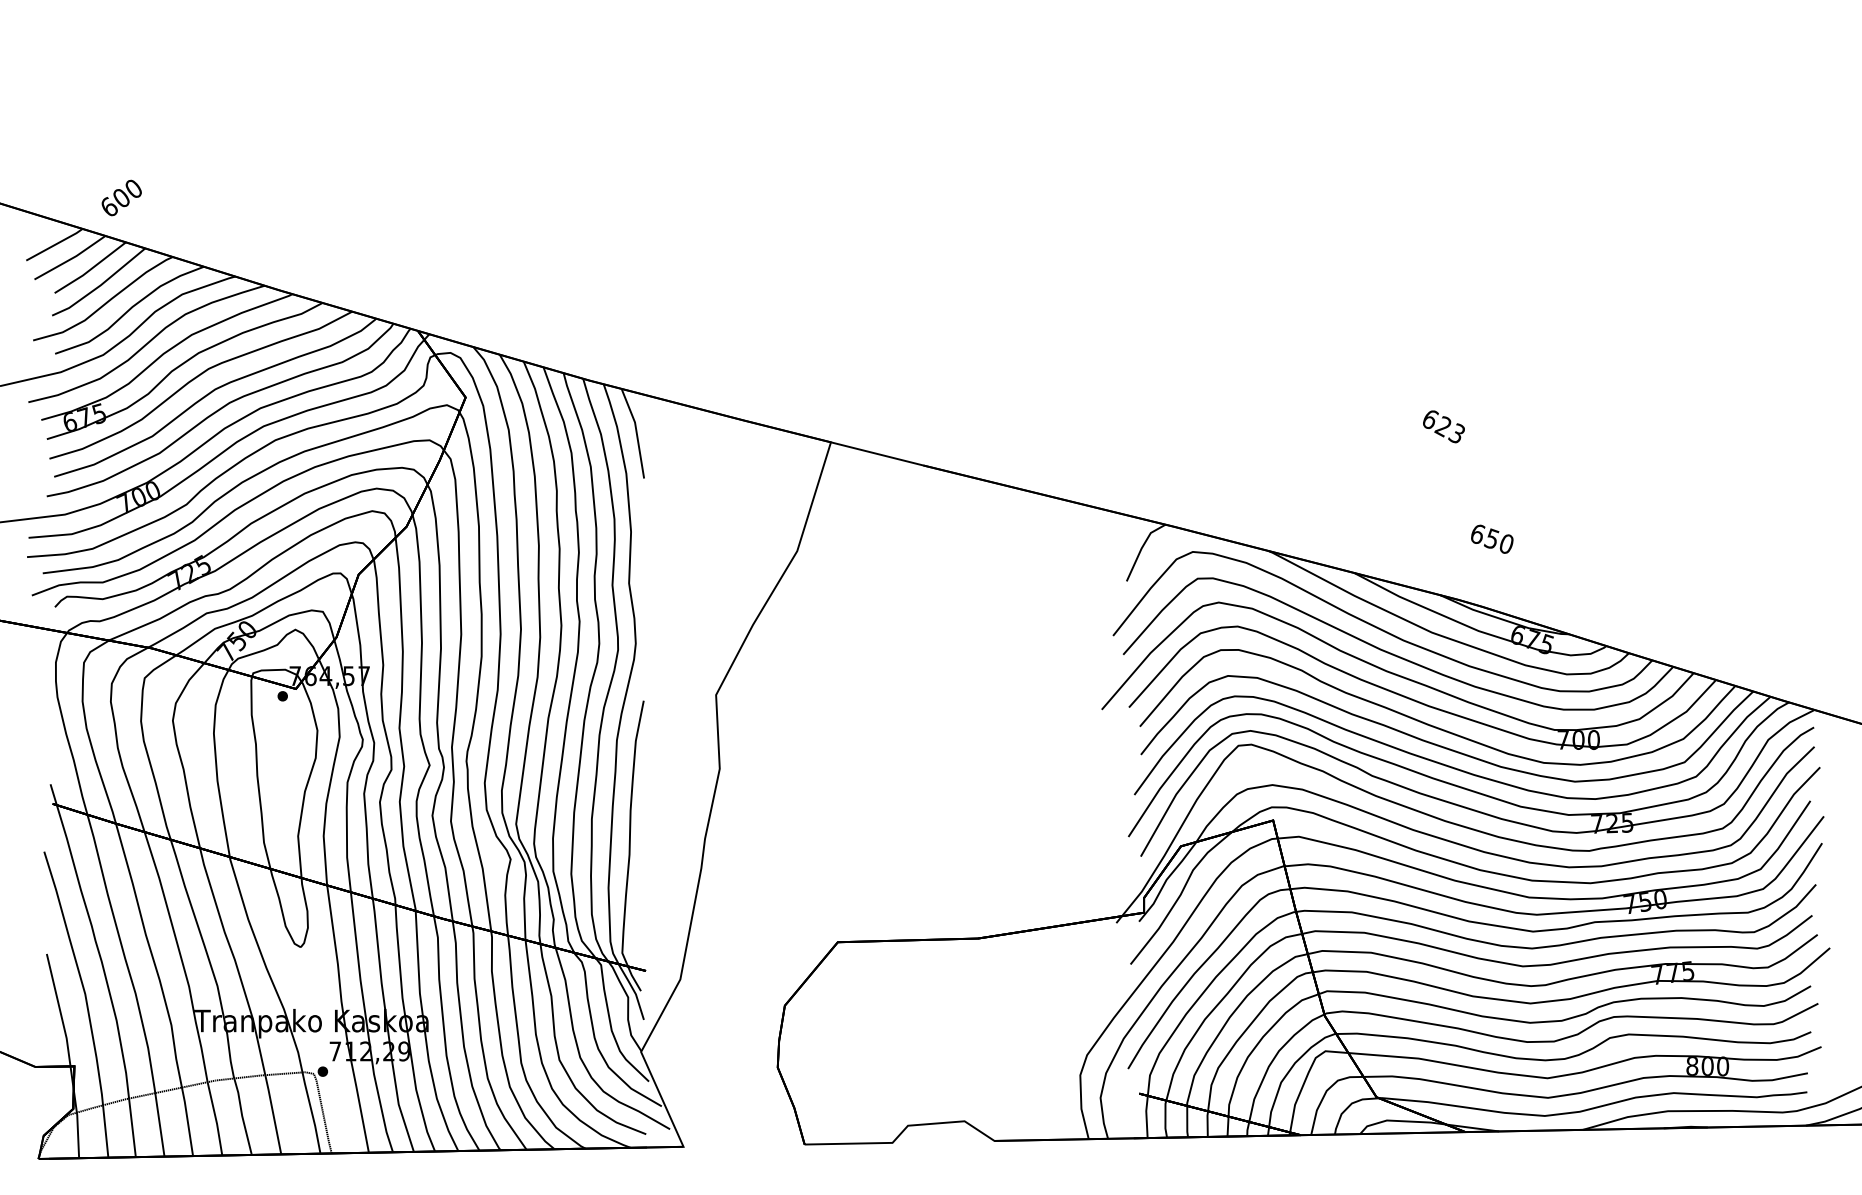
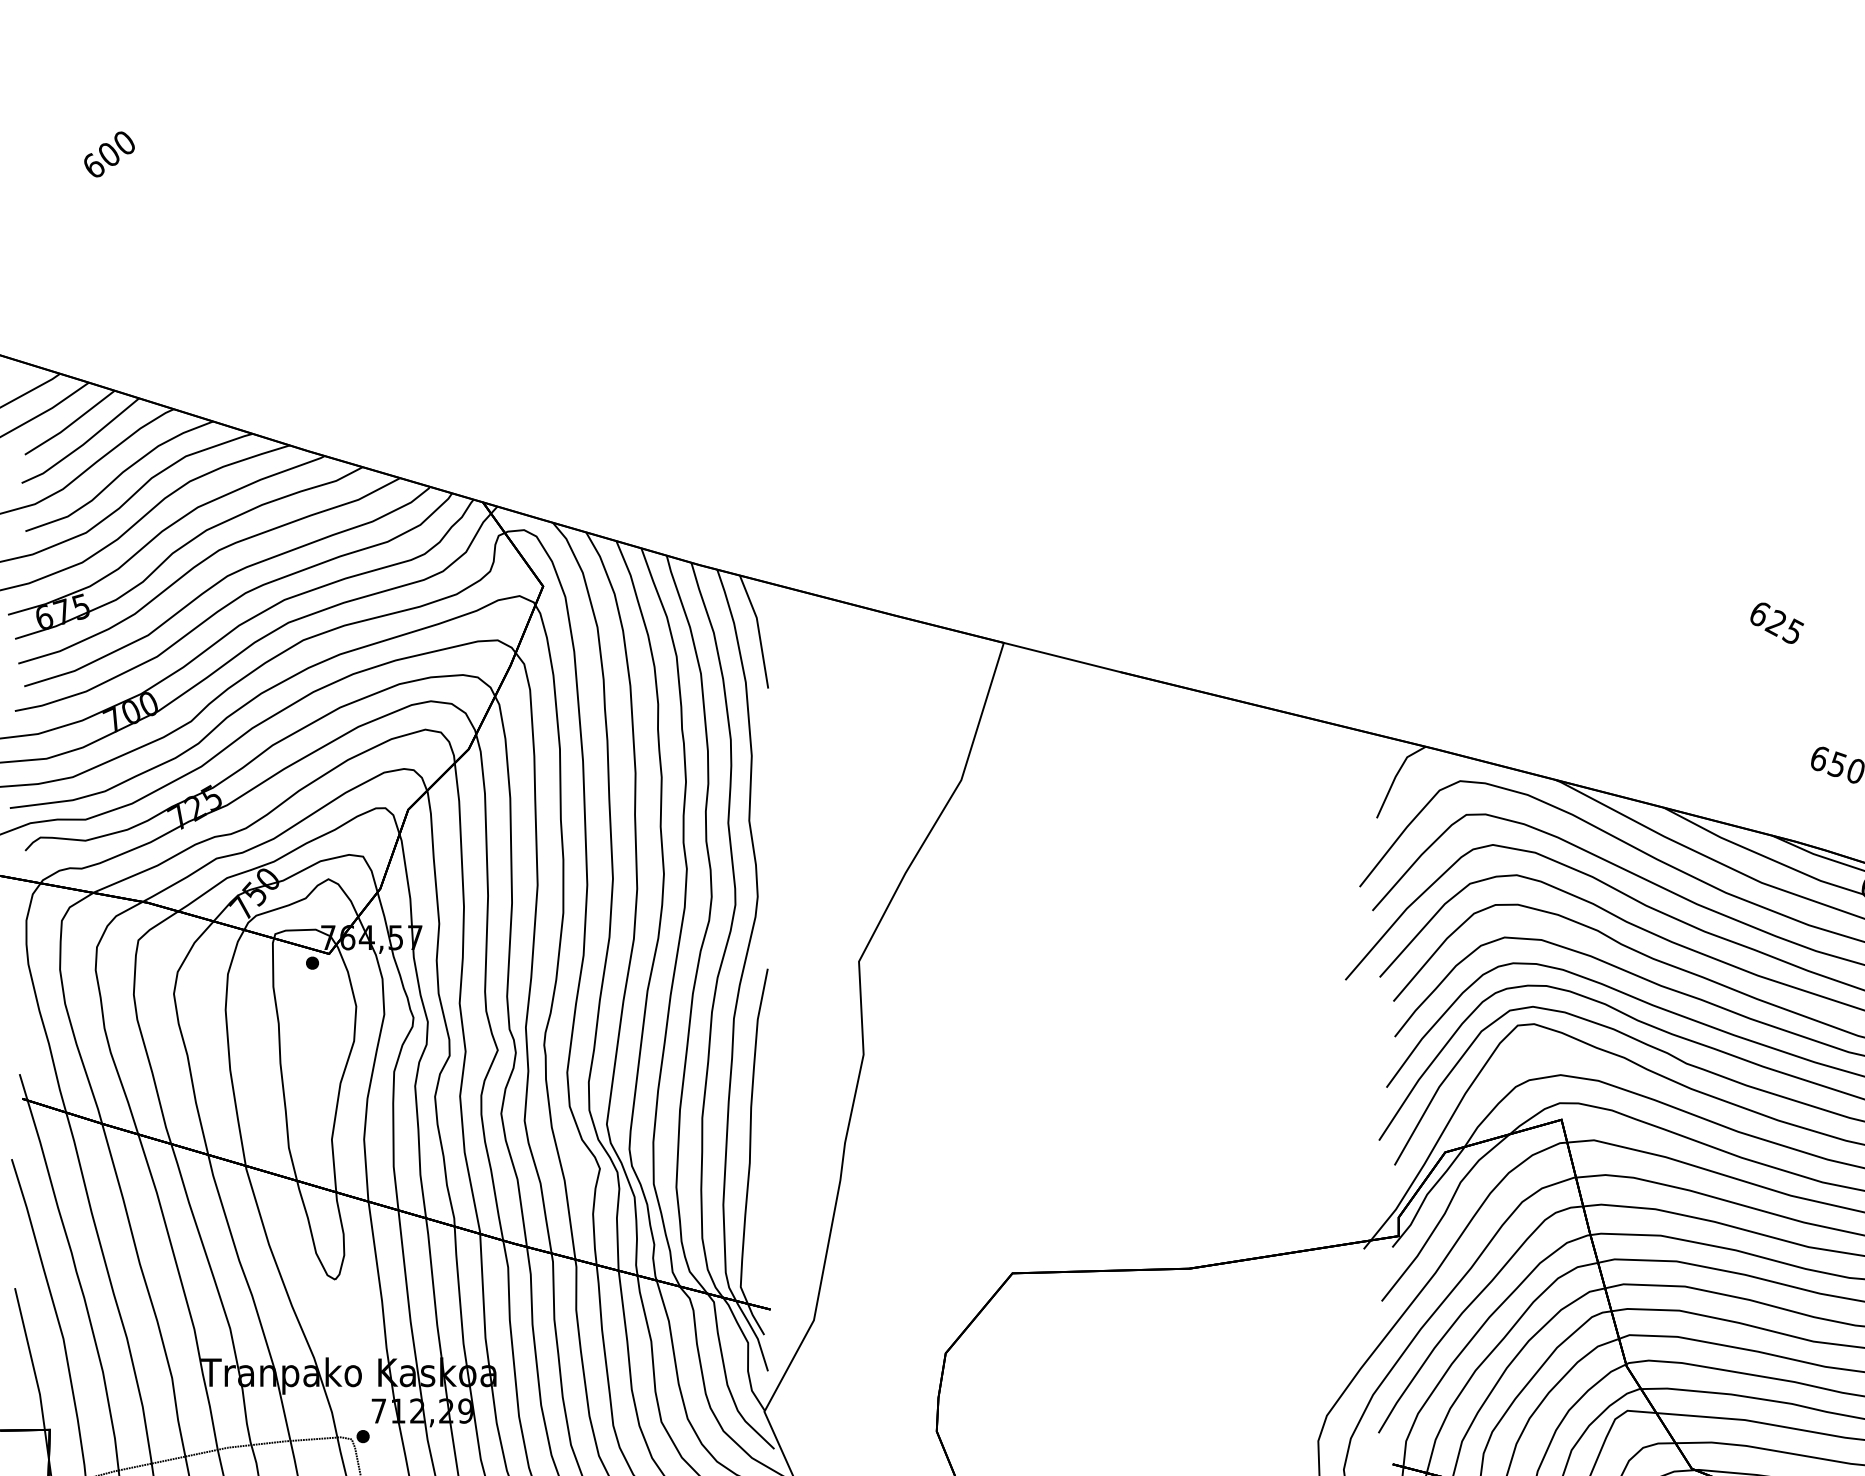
text: (121, 197) -> (109, 153), moved
text: (1459, 433) -> (1796, 631), 623 -> 625

